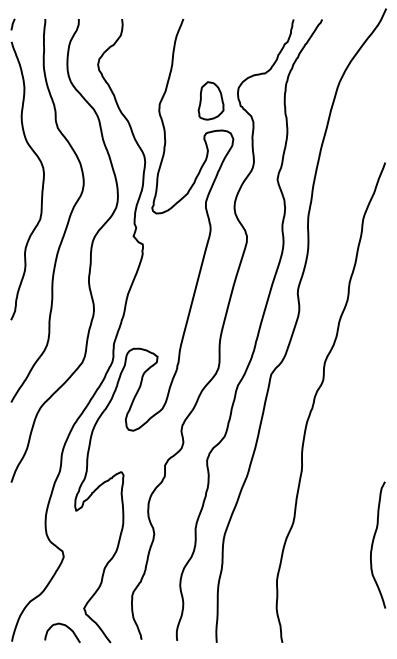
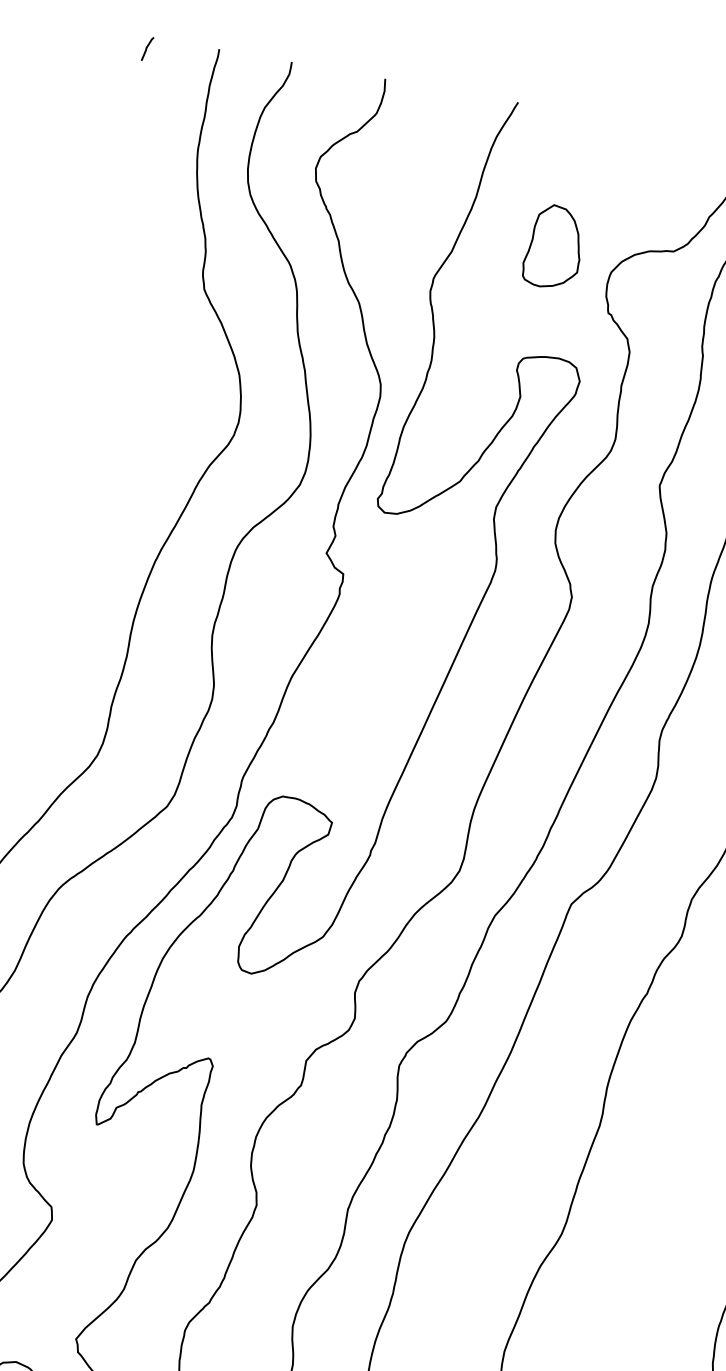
part: (210, 100) -> (552, 245), moved
curve: (42, 180) -> (151, 397), removed

